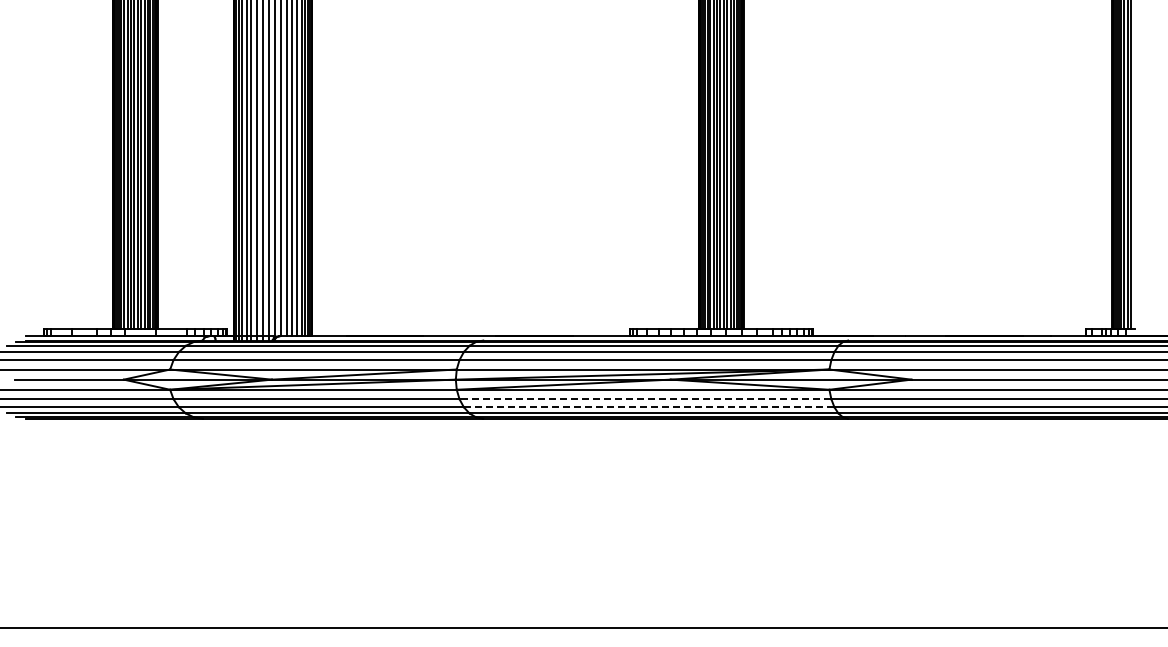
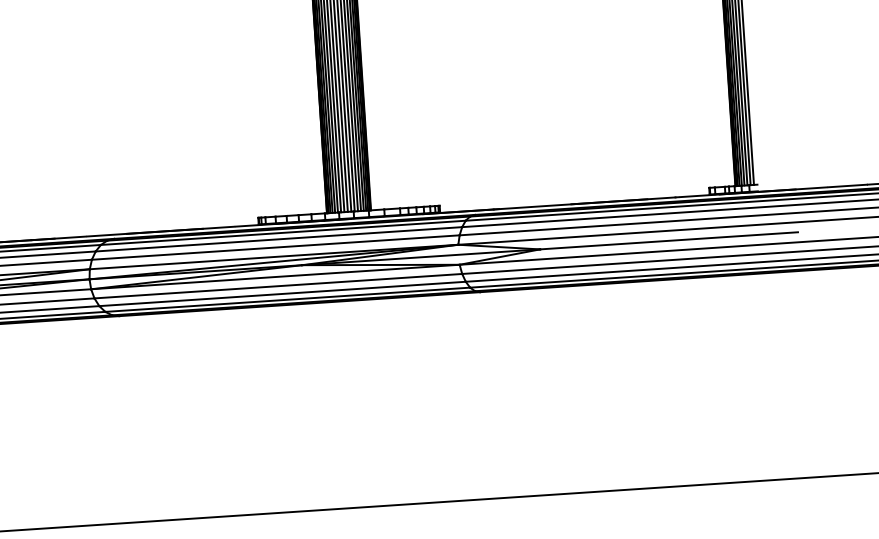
line: (645, 399) -> (278, 286), dashed -> solid
line: (648, 407) -> (281, 294), dashed -> solid

